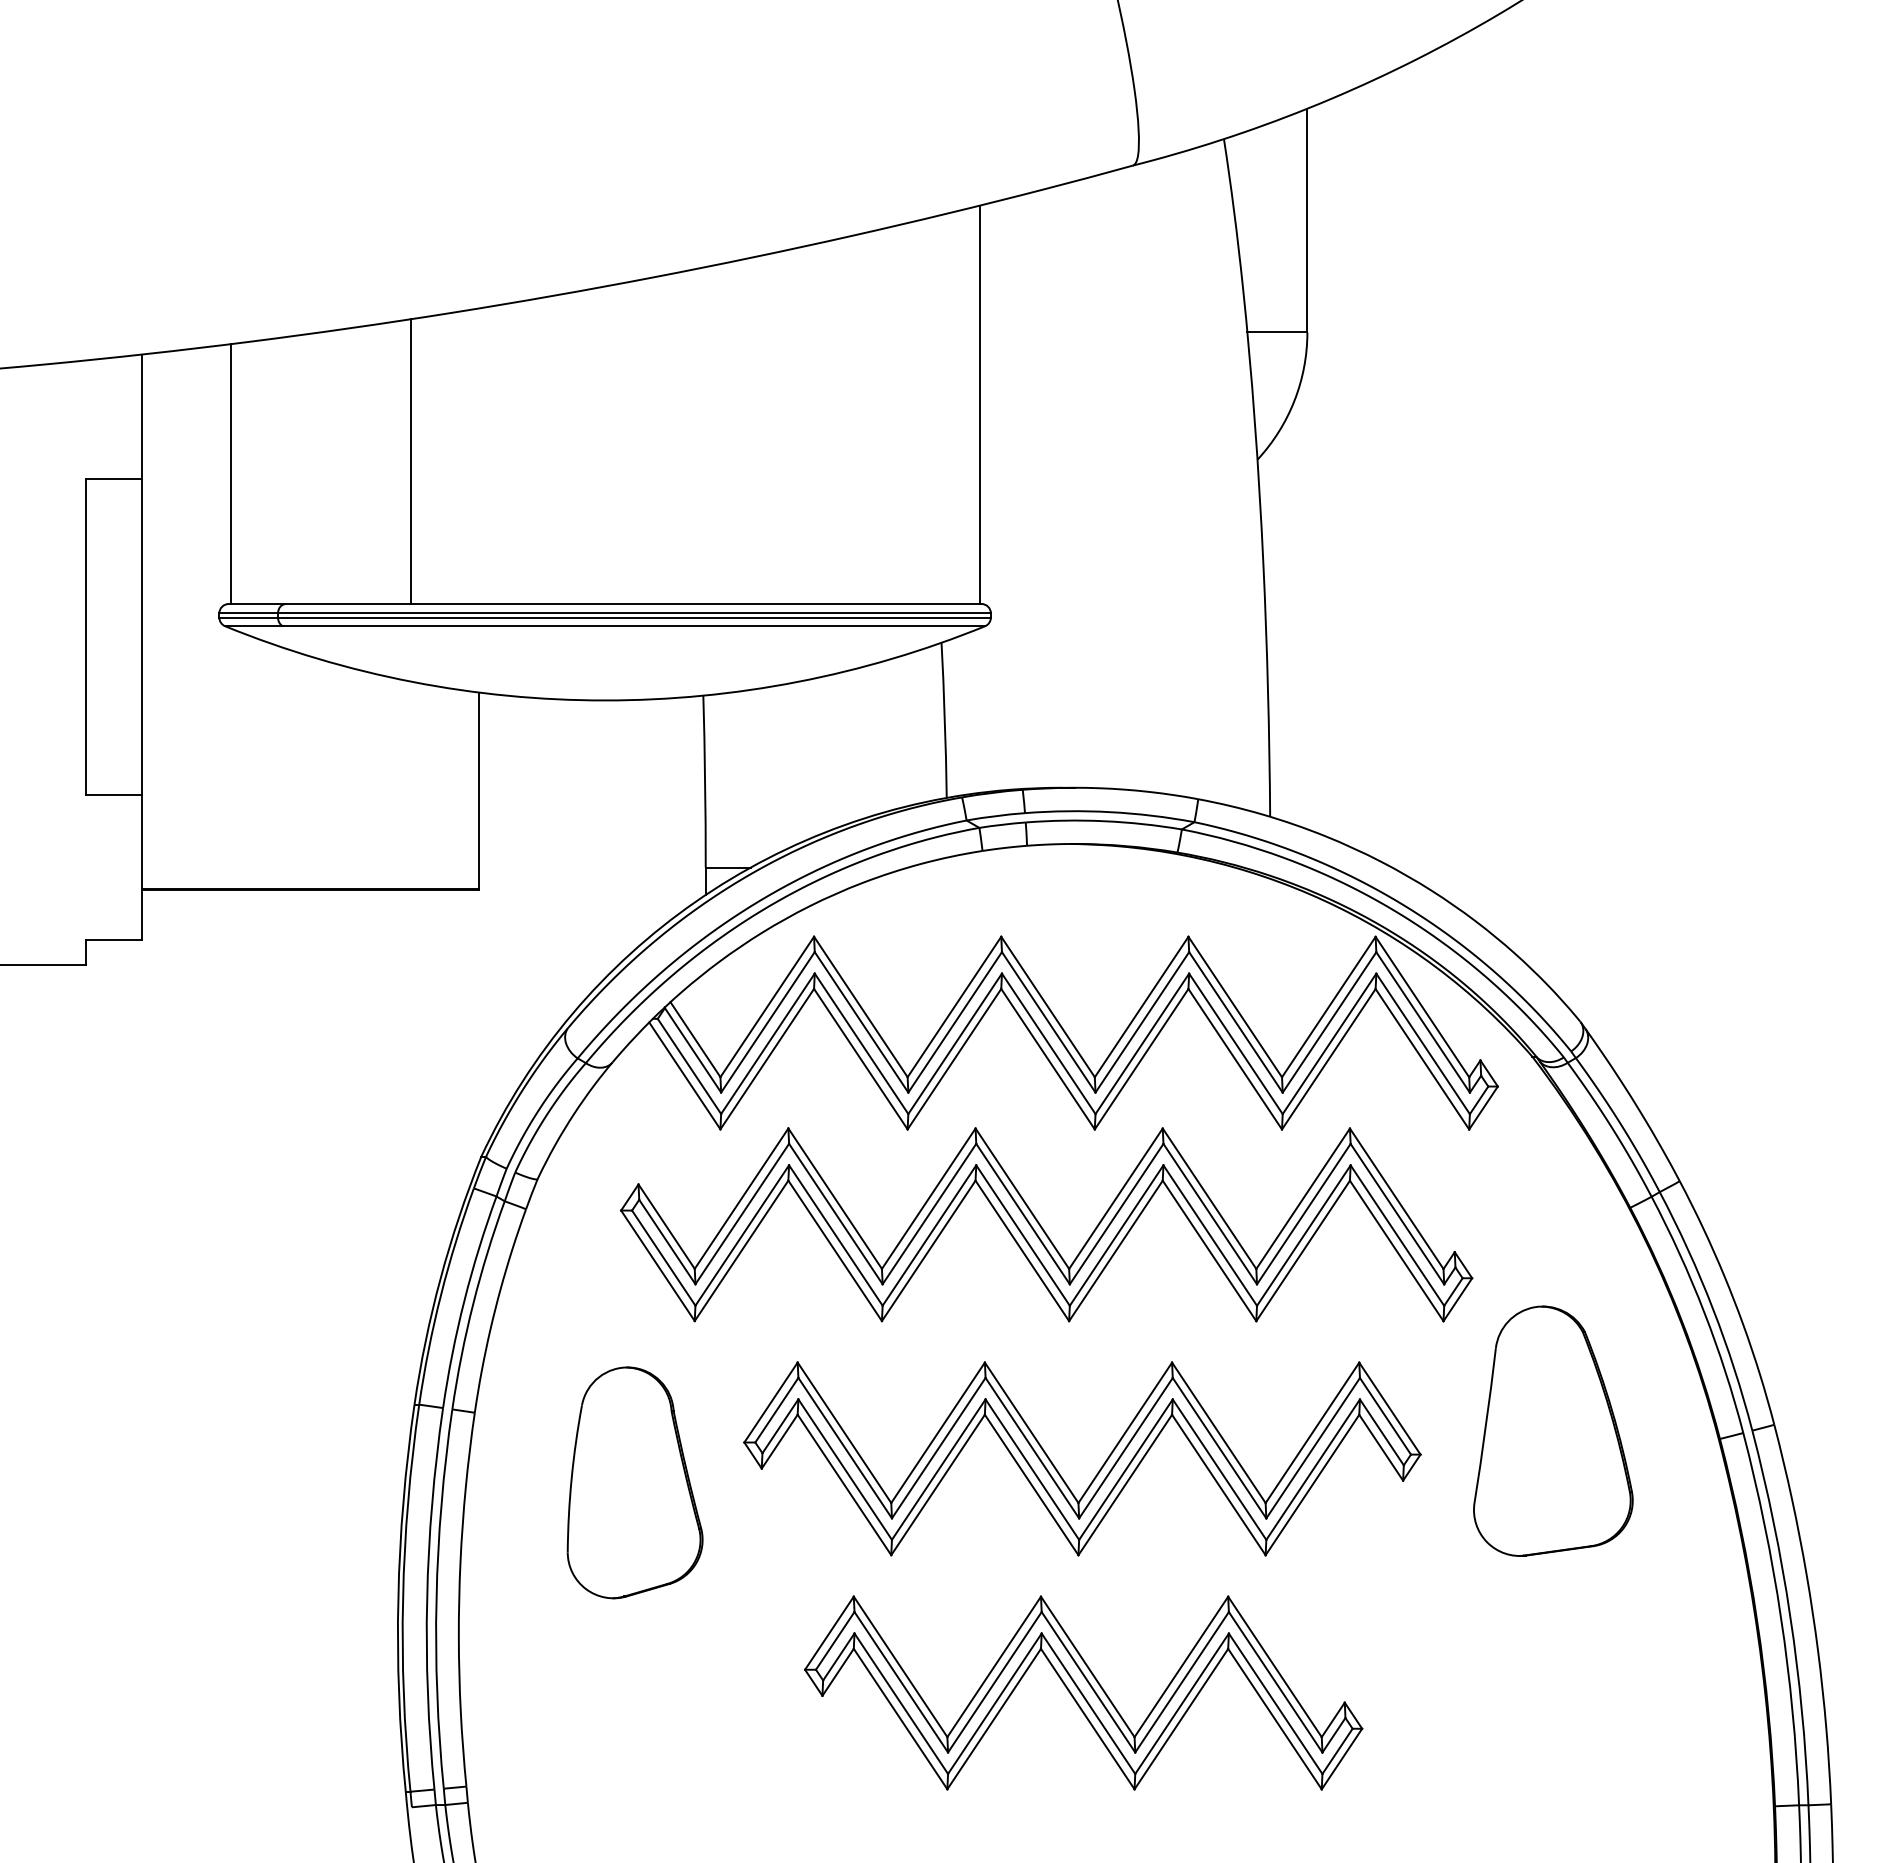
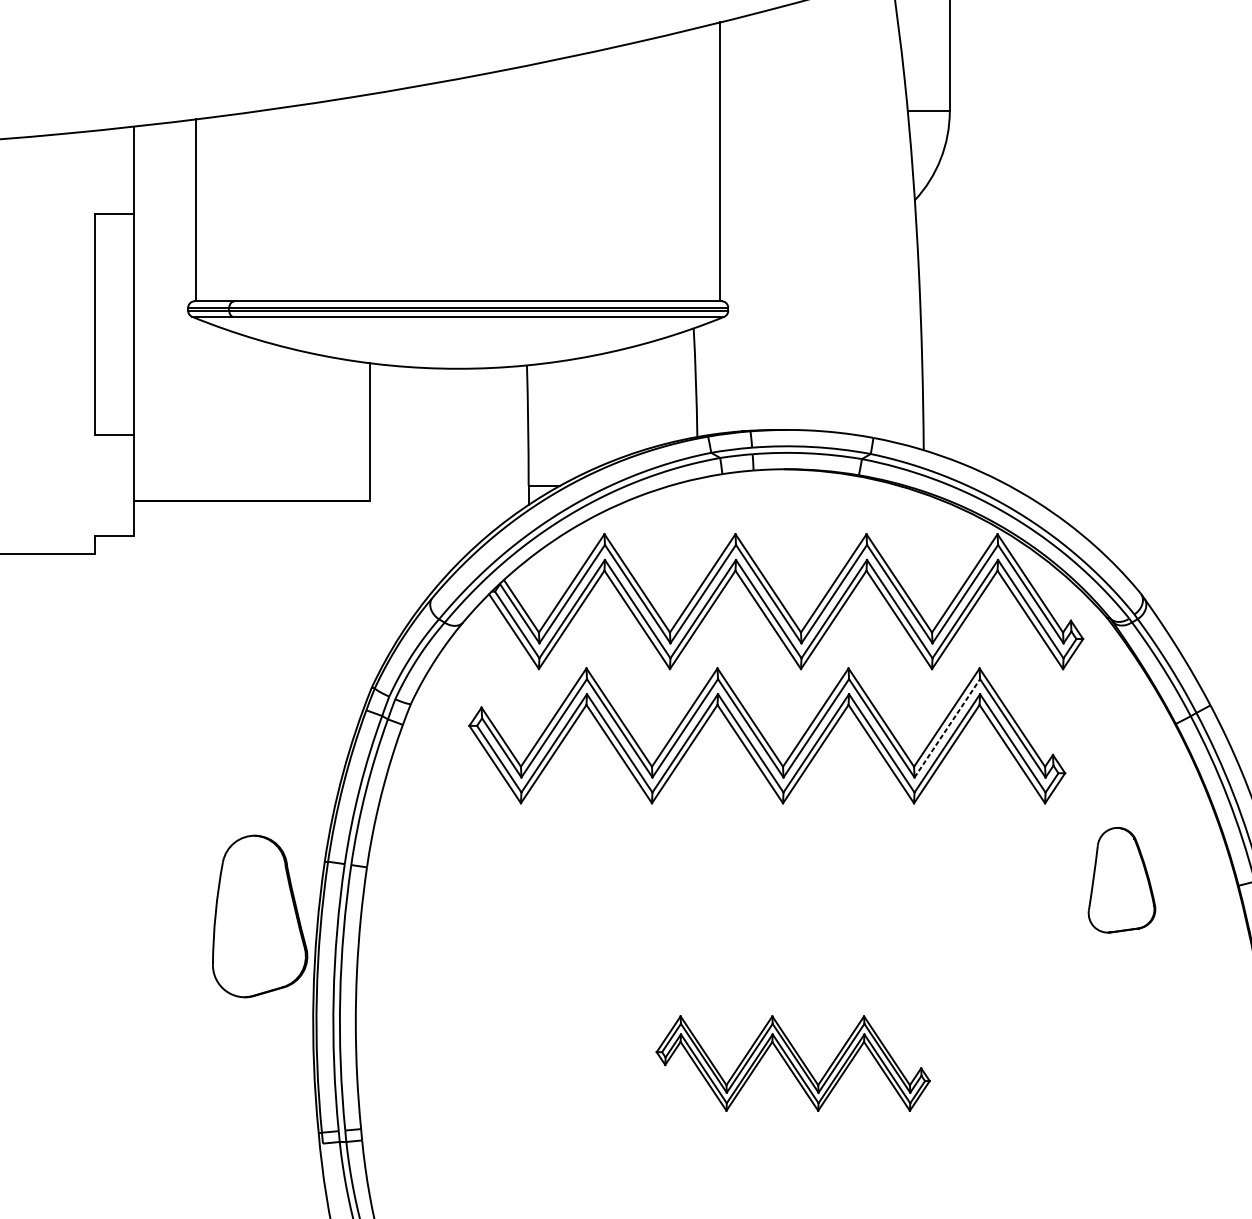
line: (411, 461) -> (322, 201), removed
line: (1304, 1213) -> (947, 727), solid -> dashed
part: (1553, 1430) -> (1122, 879), size x0.6
part: (1099, 1469) -> (804, 907), removed
part: (634, 1482) -> (259, 916), moved
part: (1083, 1692) -> (793, 1063), size x0.7

